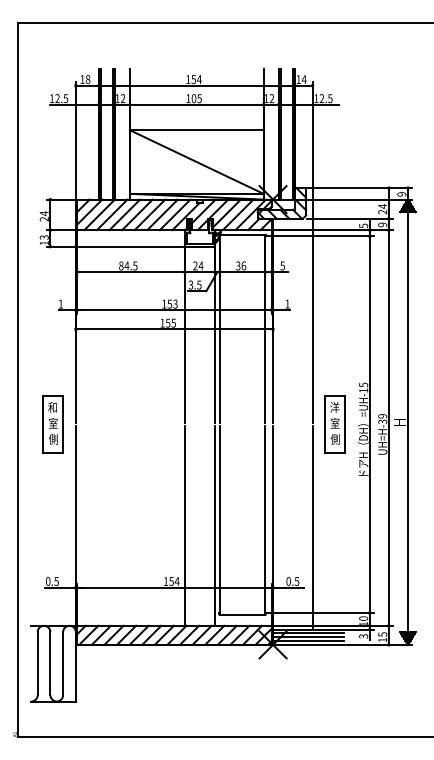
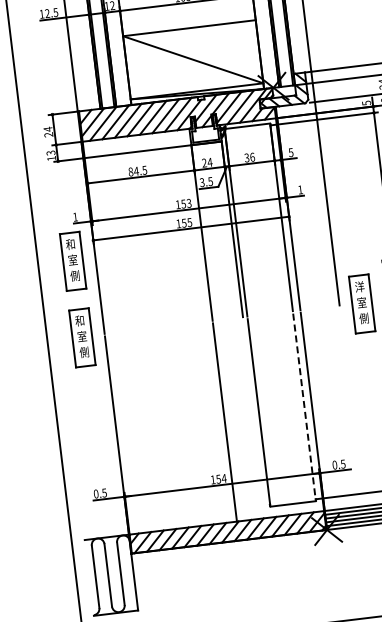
part: (52, 347) -> (72, 261), added
line: (265, 519) -> (304, 406), solid -> dashed
line: (215, 525) -> (255, 418), removed
line: (312, 527) -> (352, 408), removed

